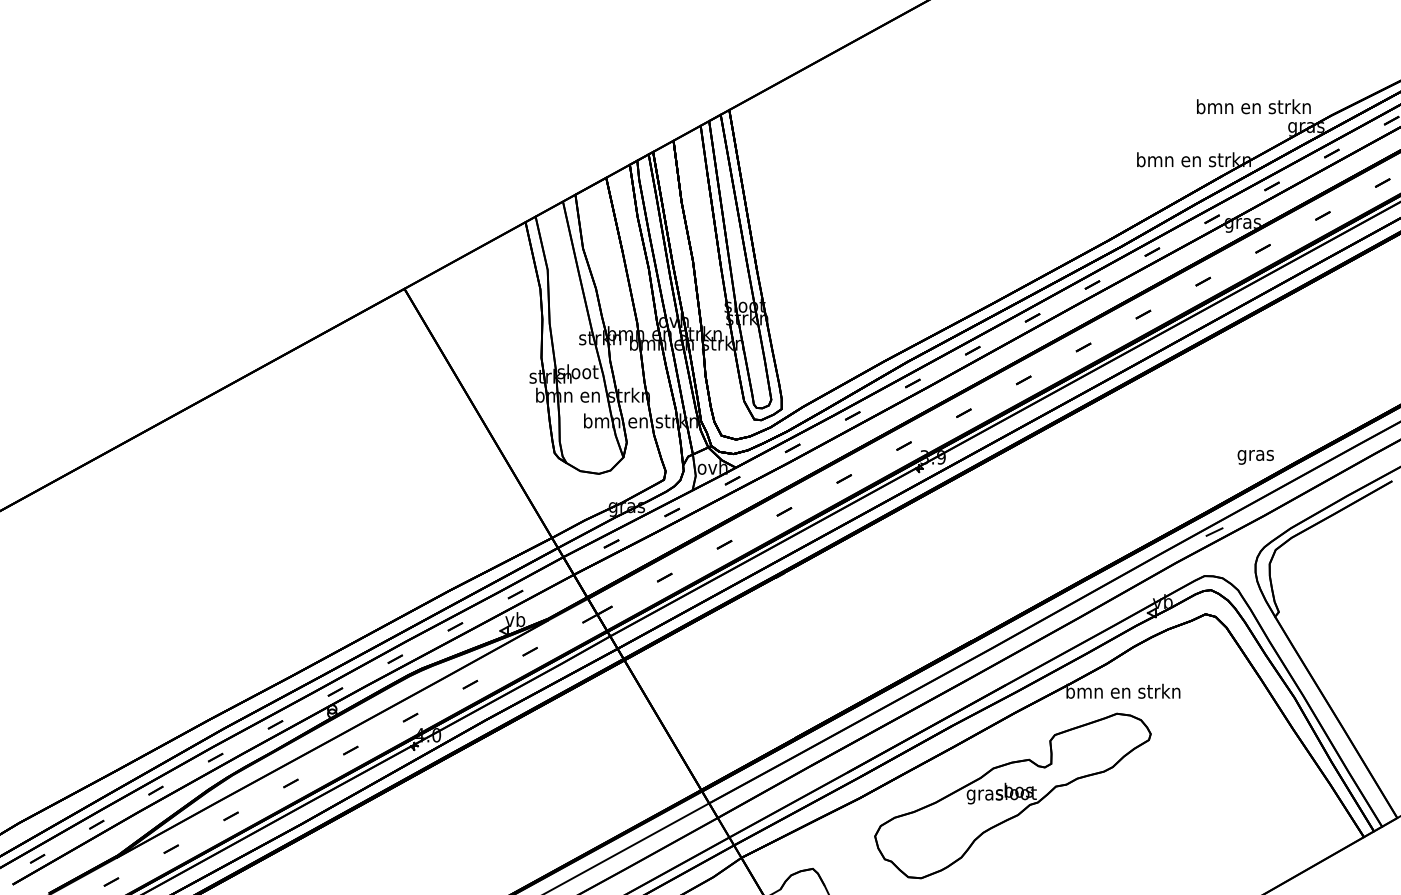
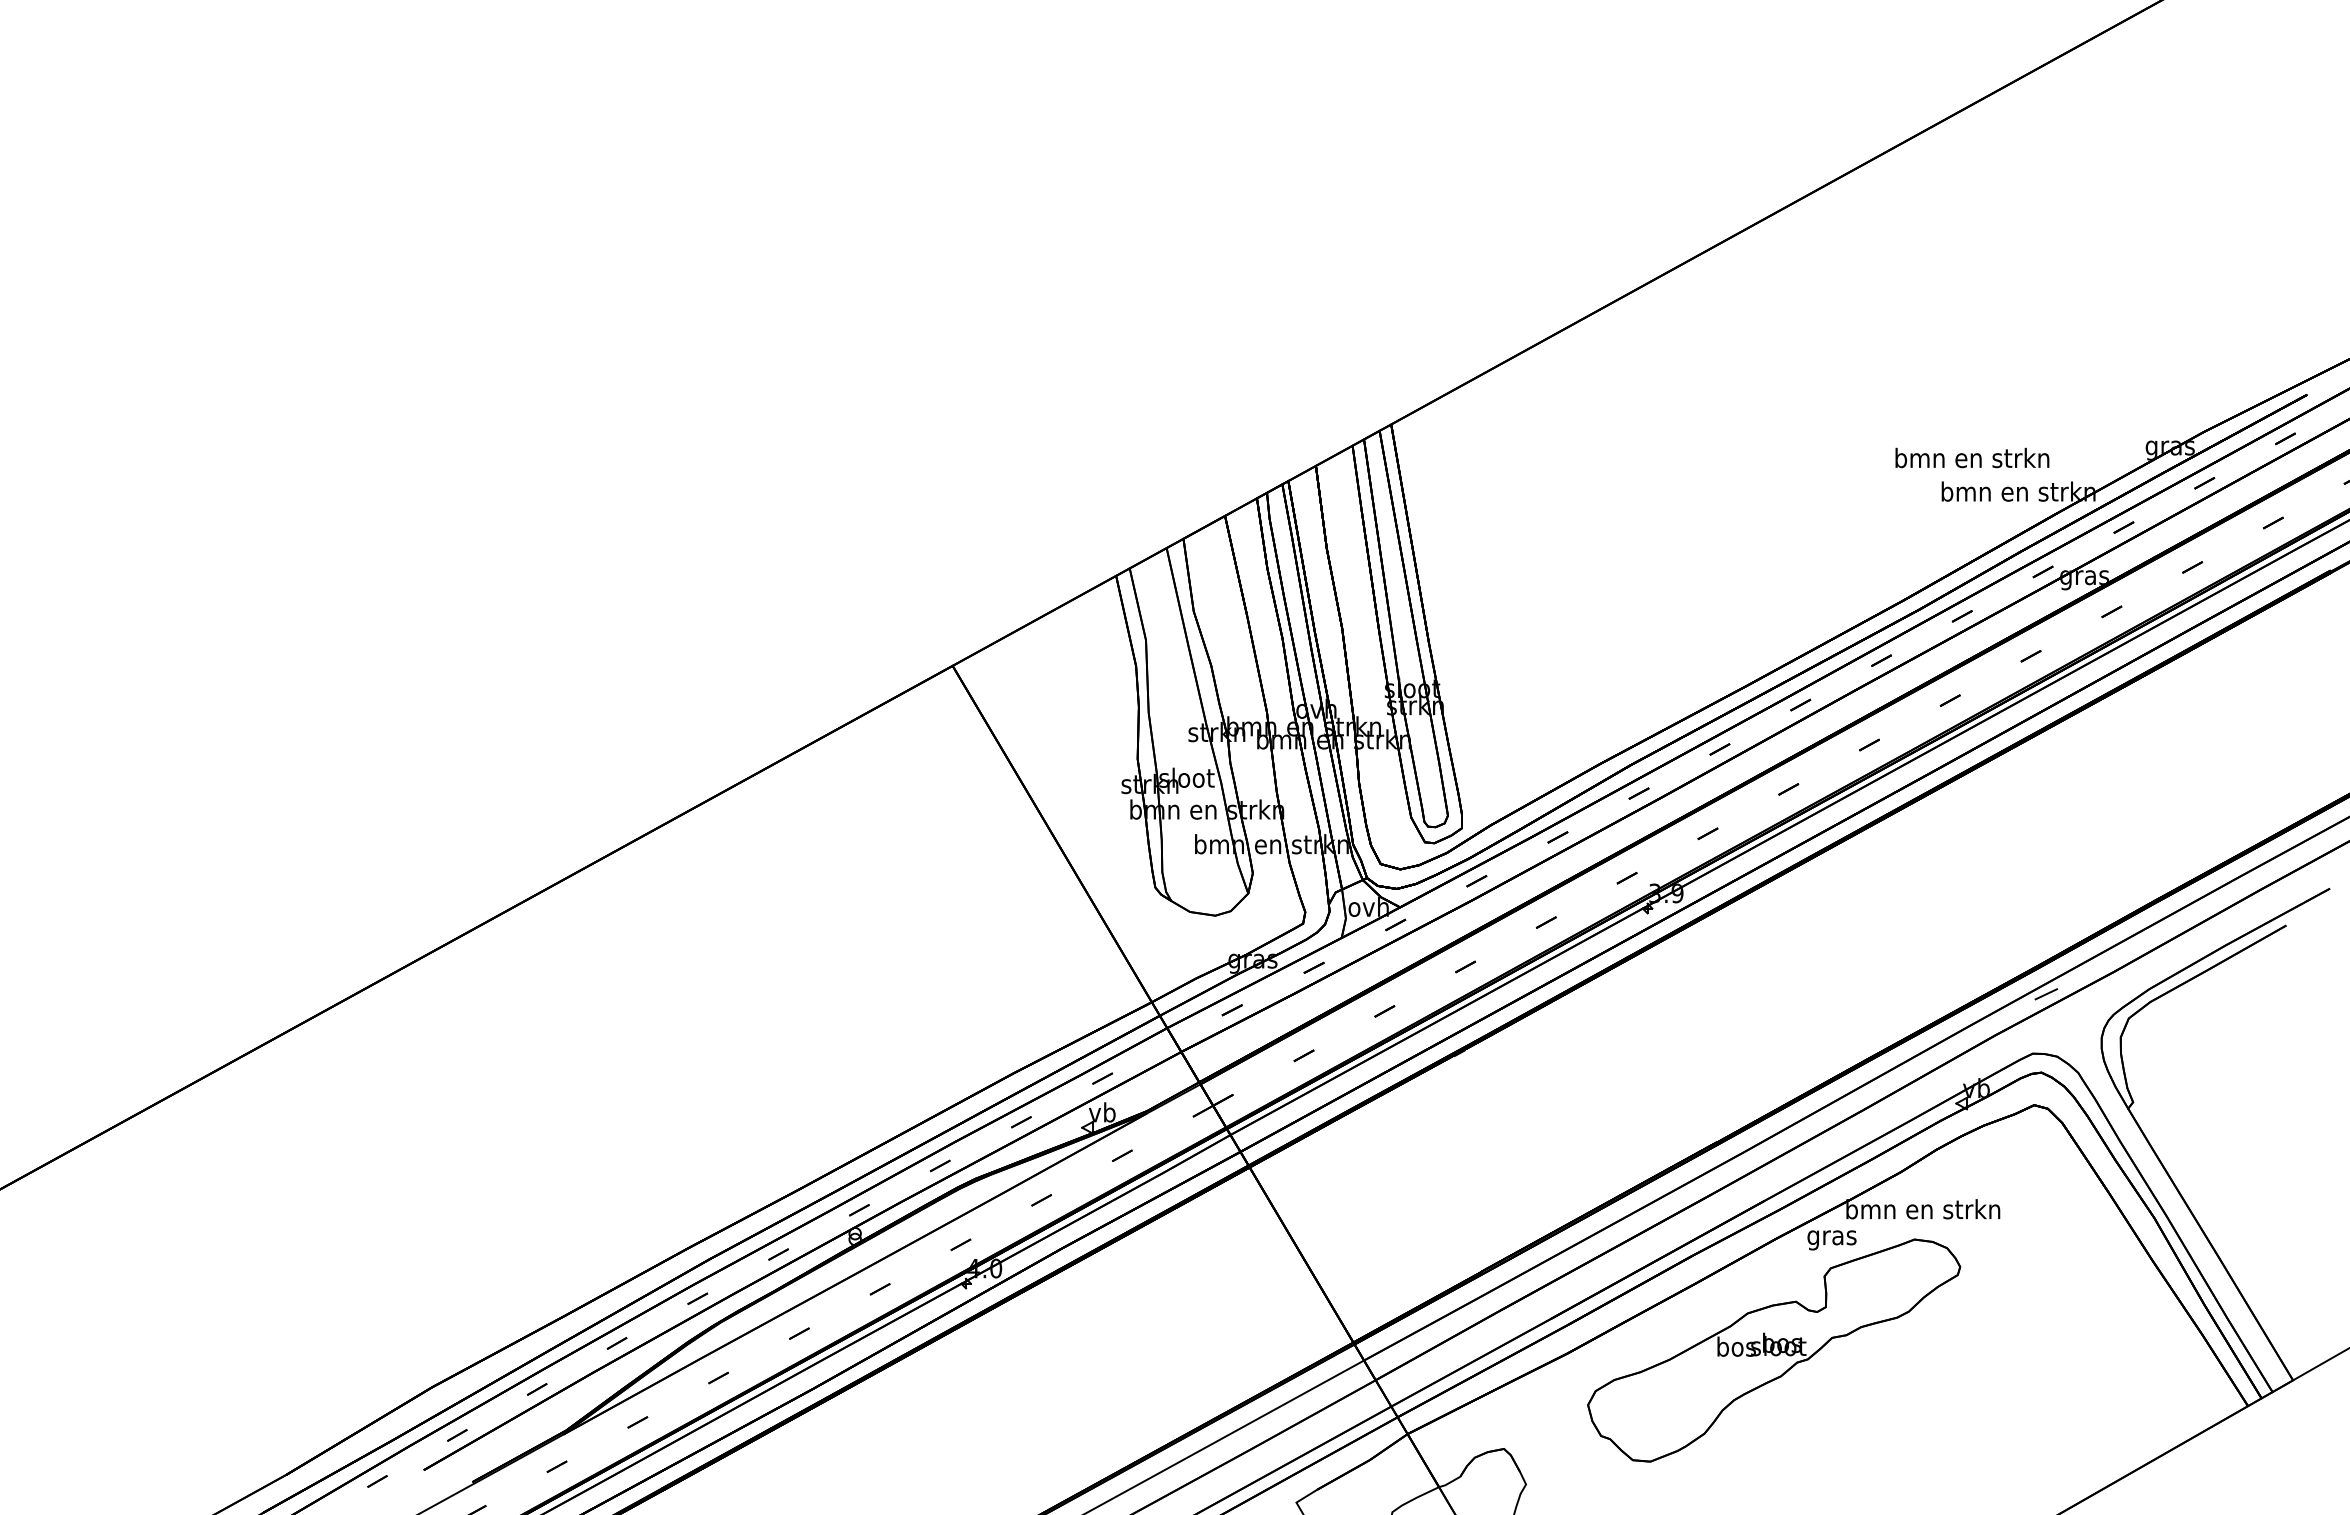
text: (1253, 106) -> (1972, 457), moved
text: (1255, 457) -> (1831, 1240), moved
text: (984, 794) -> (1735, 1348), gras -> bos

